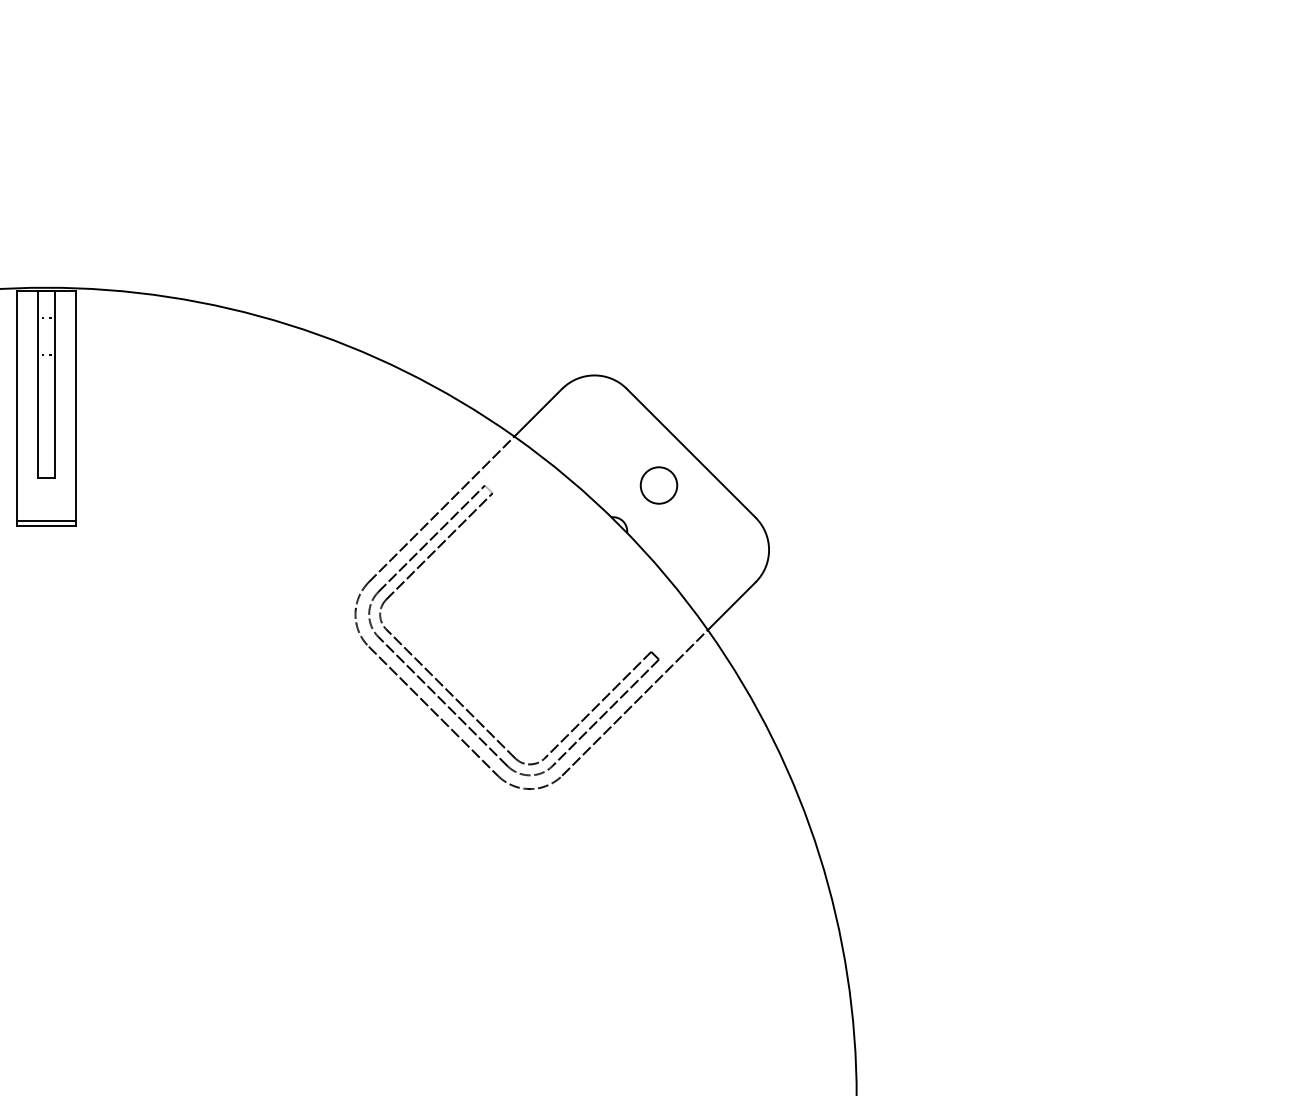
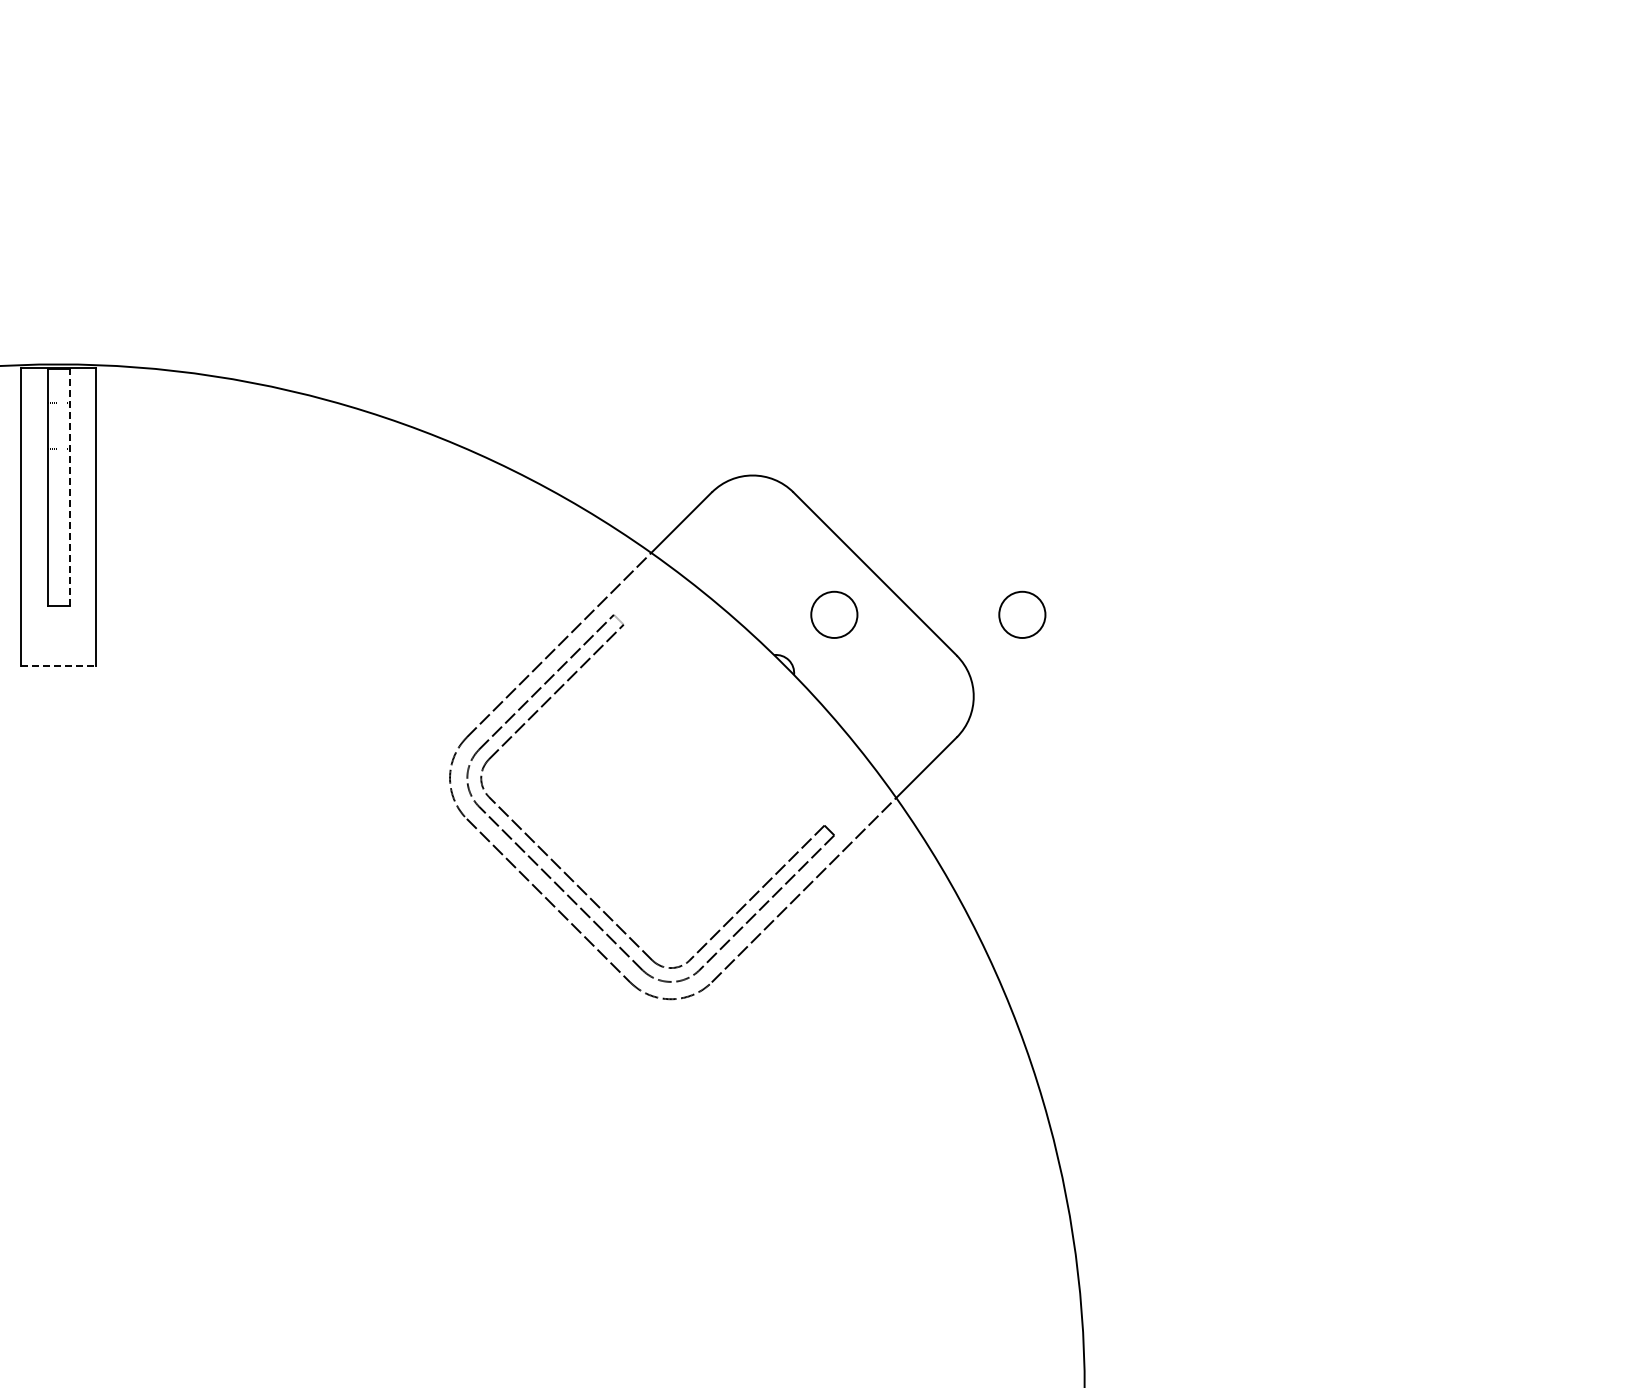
line: (54, 384) -> (69, 486), solid -> dashed
circle: (807, 485) -> (1022, 614), added
line: (46, 520) -> (58, 659), removed
line: (46, 526) -> (58, 666), solid -> dashed

